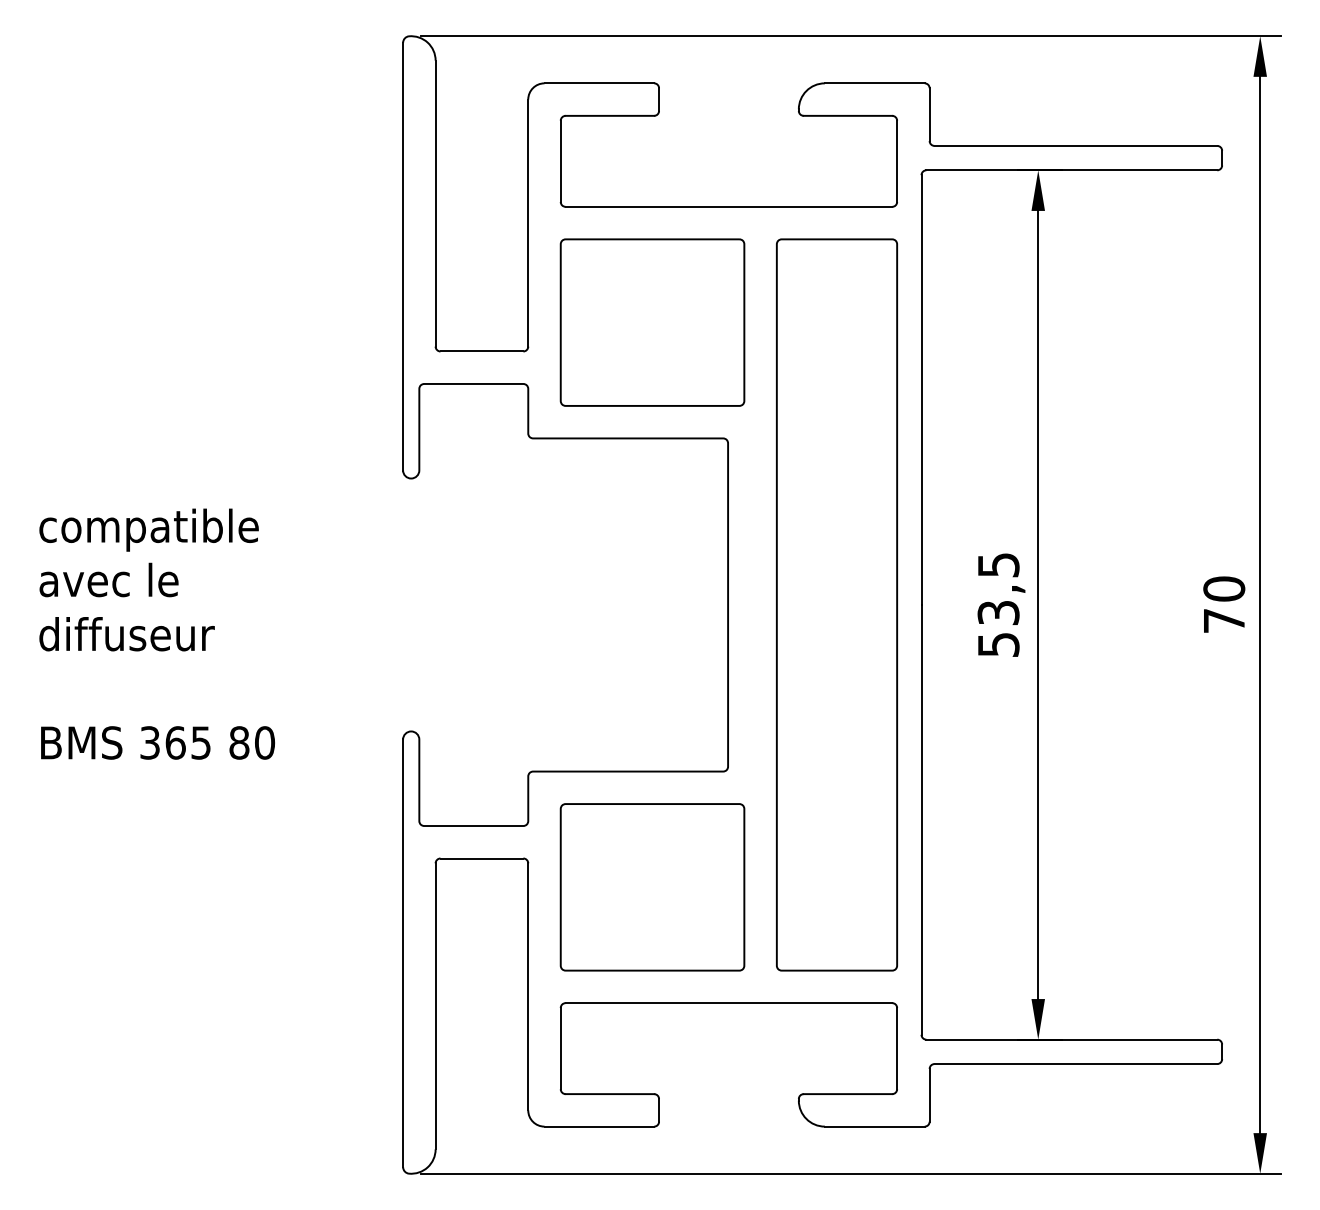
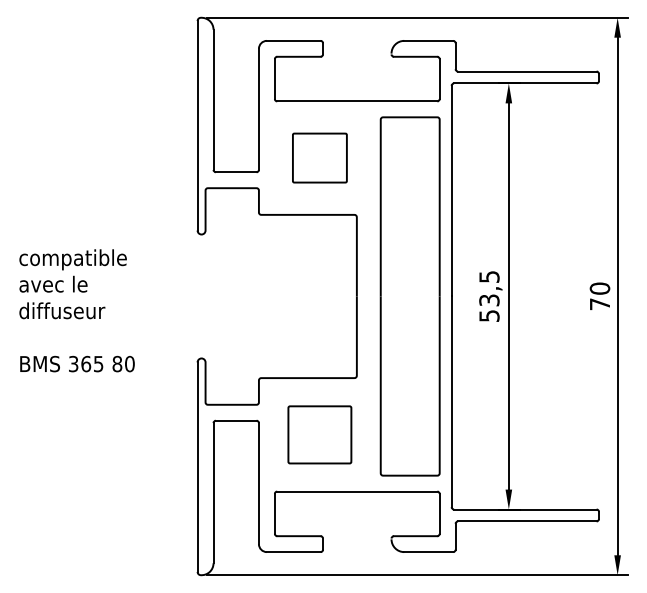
part: (651, 321) -> (319, 157), size x0.6
part: (651, 886) -> (319, 434), size x0.7

